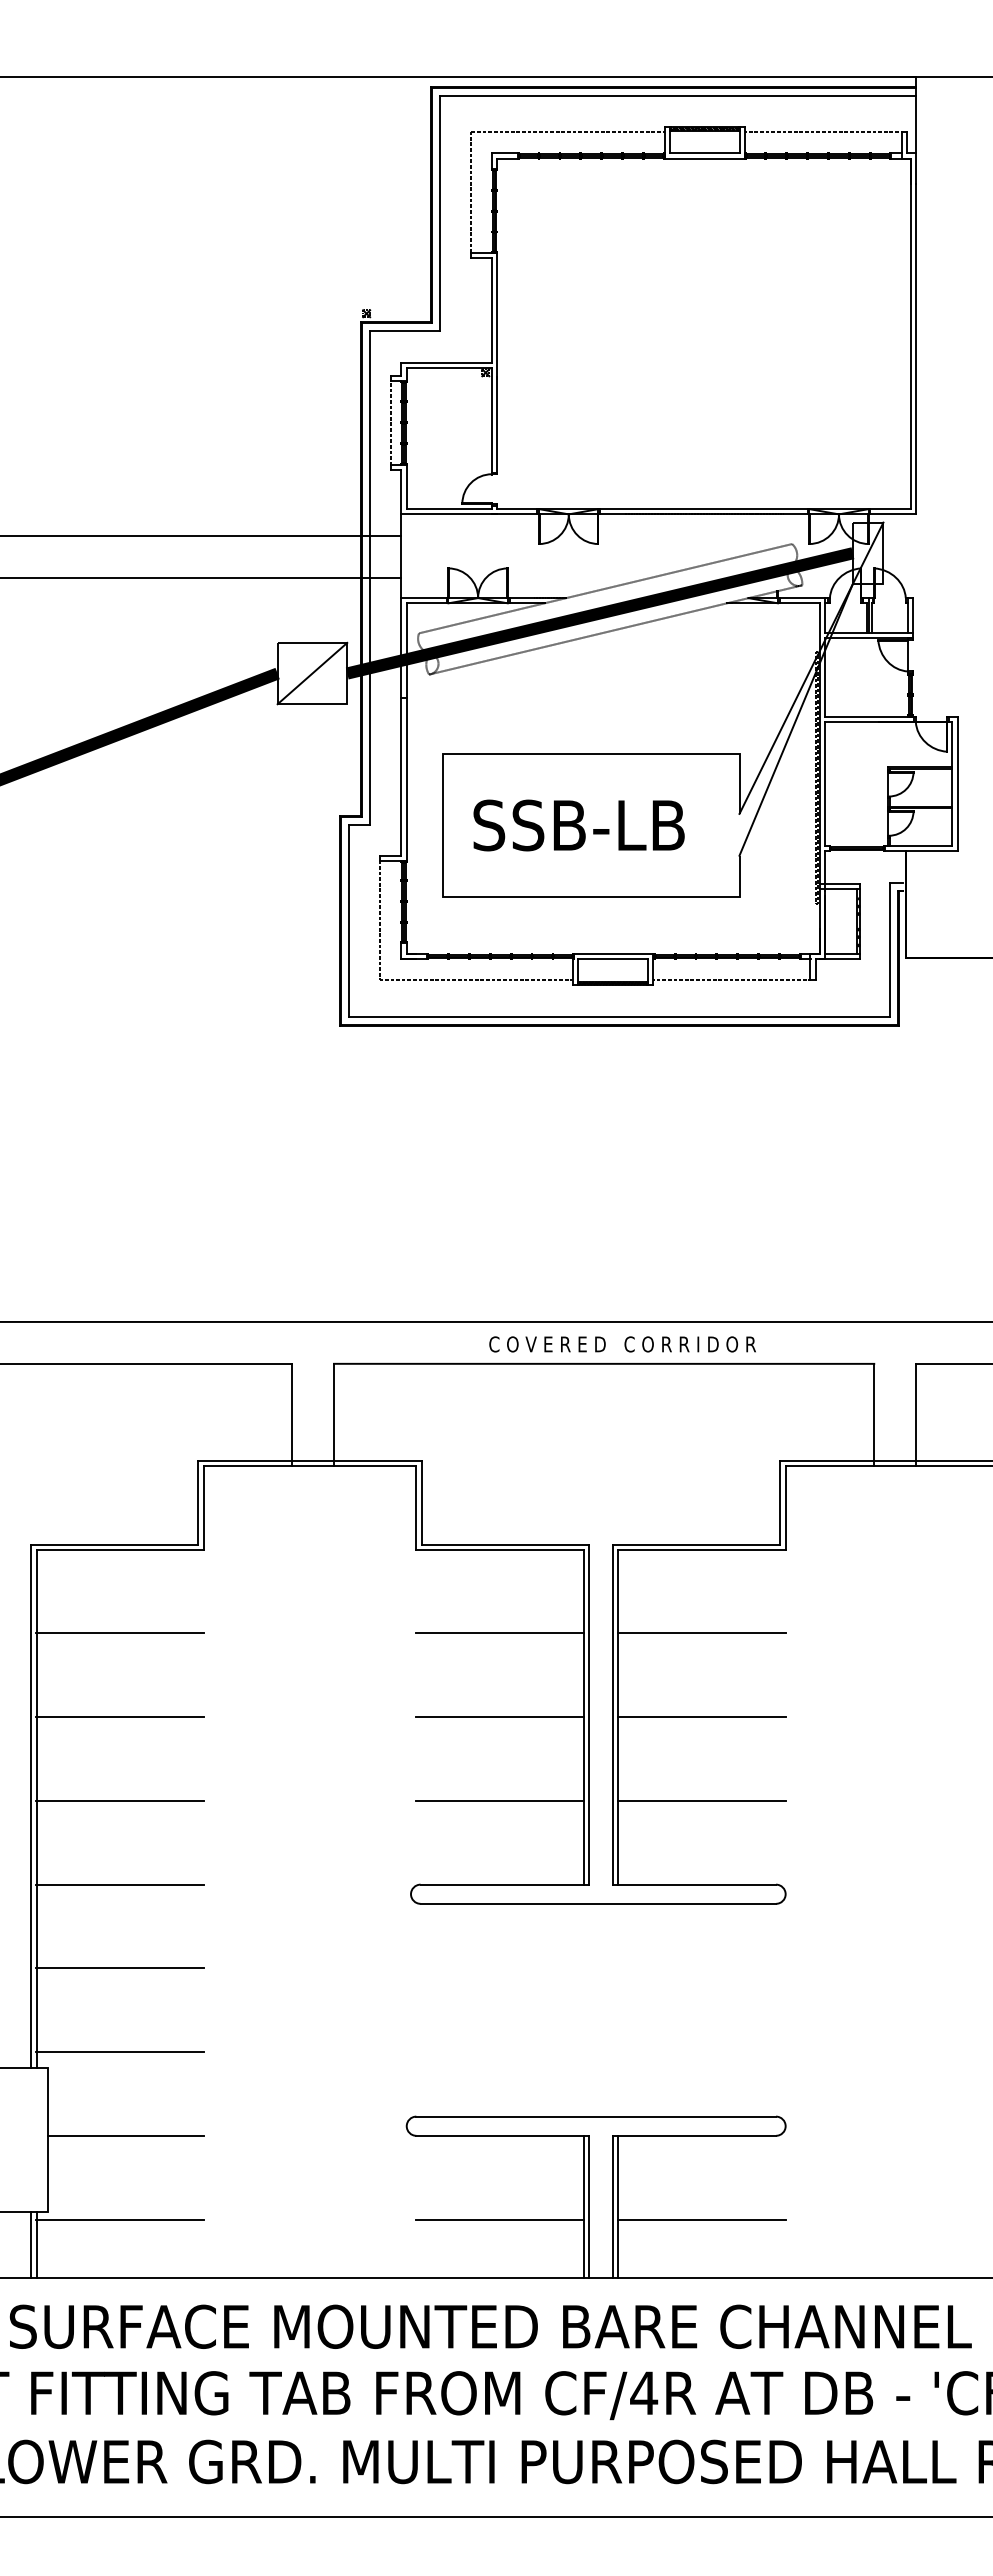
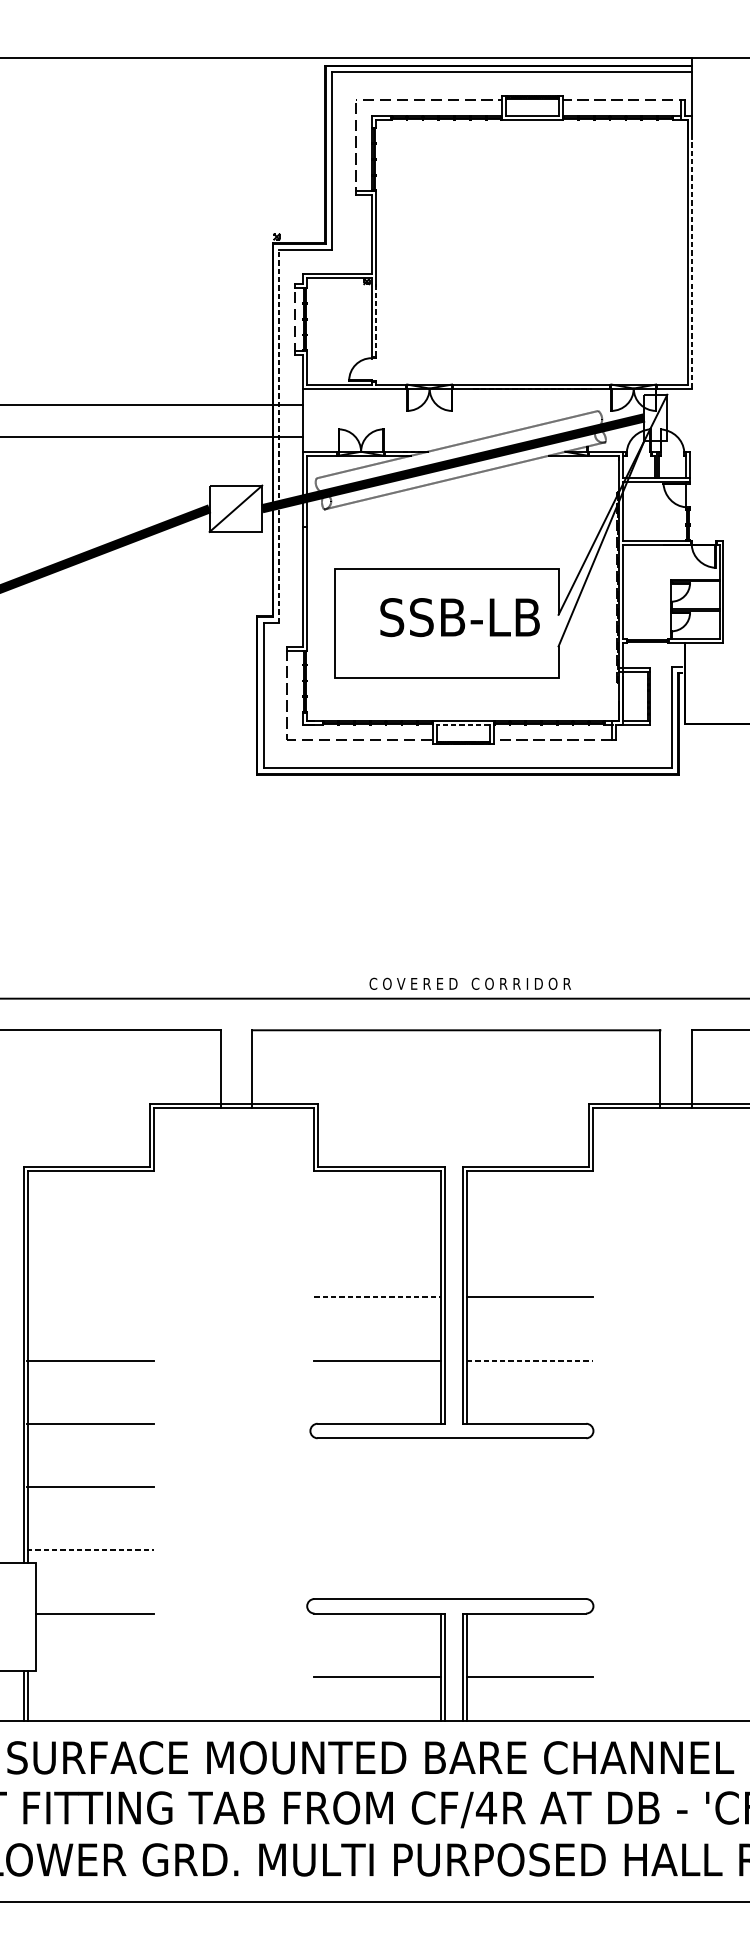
line: (915, 348) -> (691, 263), solid -> dashed
line: (497, 425) -> (375, 321), solid -> dashed
line: (369, 577) -> (279, 436), solid -> dashed
text: (578, 825) -> (459, 617), moved
line: (613, 959) -> (463, 724), solid -> dashed
text: (622, 1344) -> (470, 983), moved
line: (119, 1633) -> (90, 1234), removed
line: (499, 1633) -> (377, 1234), removed
line: (701, 1633) -> (529, 1234), removed
line: (119, 1717) -> (90, 1297), removed
line: (500, 1717) -> (378, 1297), solid -> dashed
line: (701, 1800) -> (529, 1360), solid -> dashed
line: (119, 2052) -> (90, 1550), solid -> dashed
line: (119, 2219) -> (90, 1676), removed

